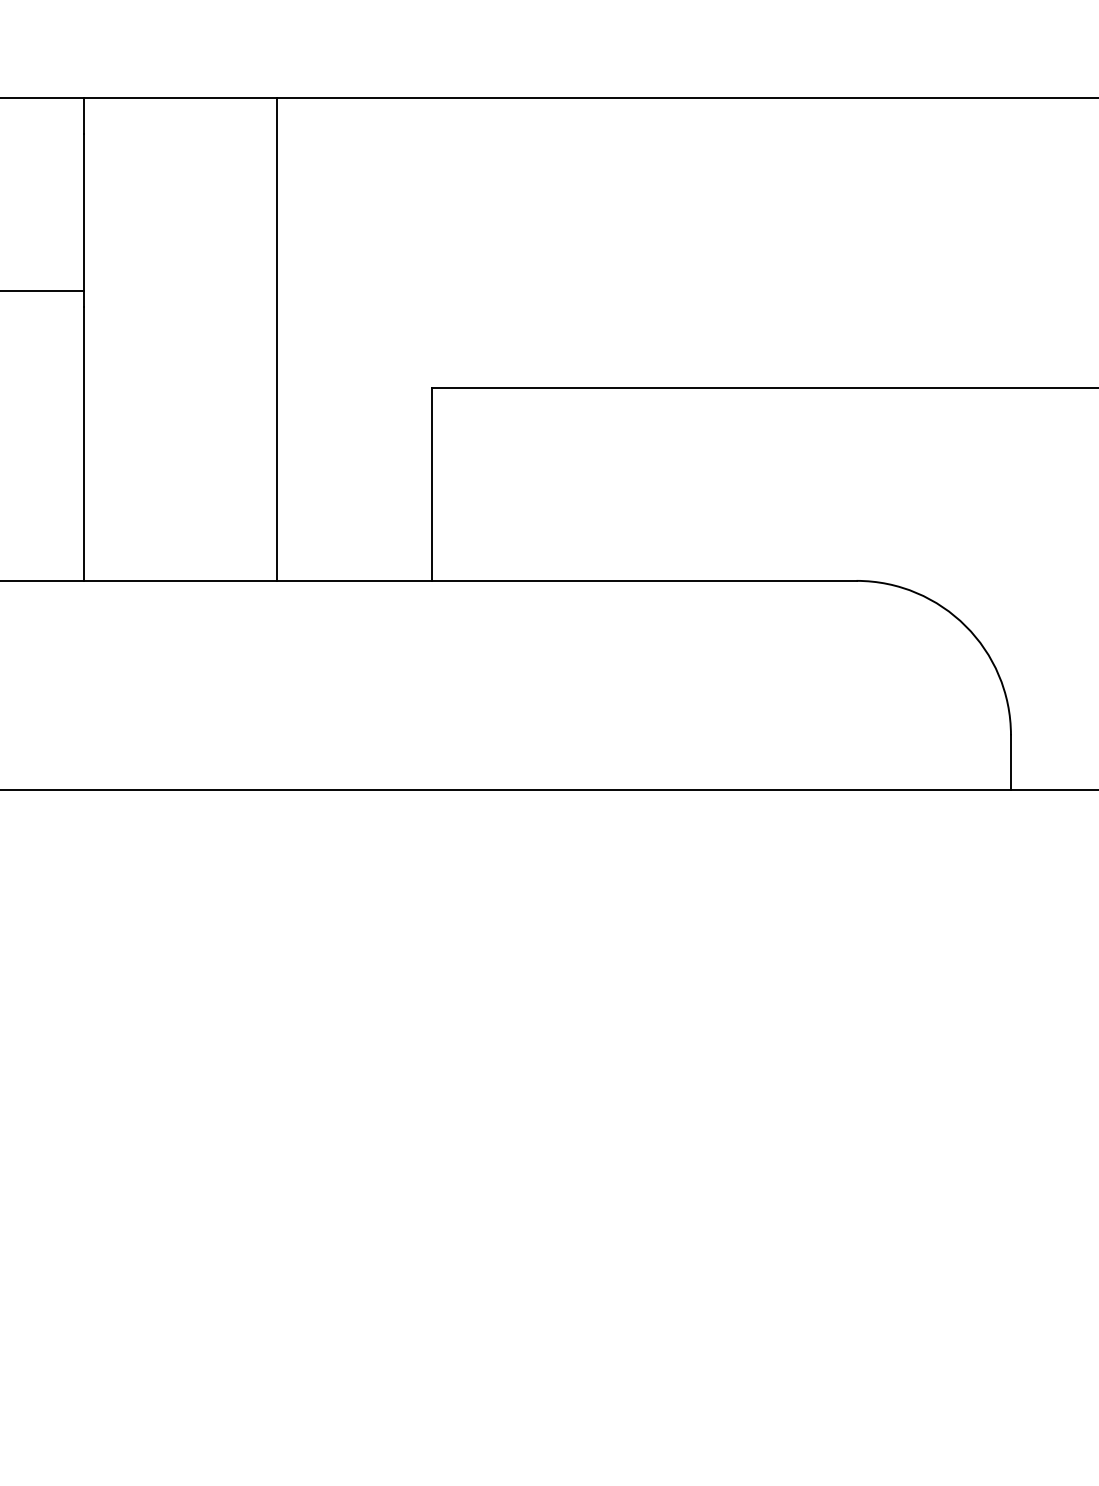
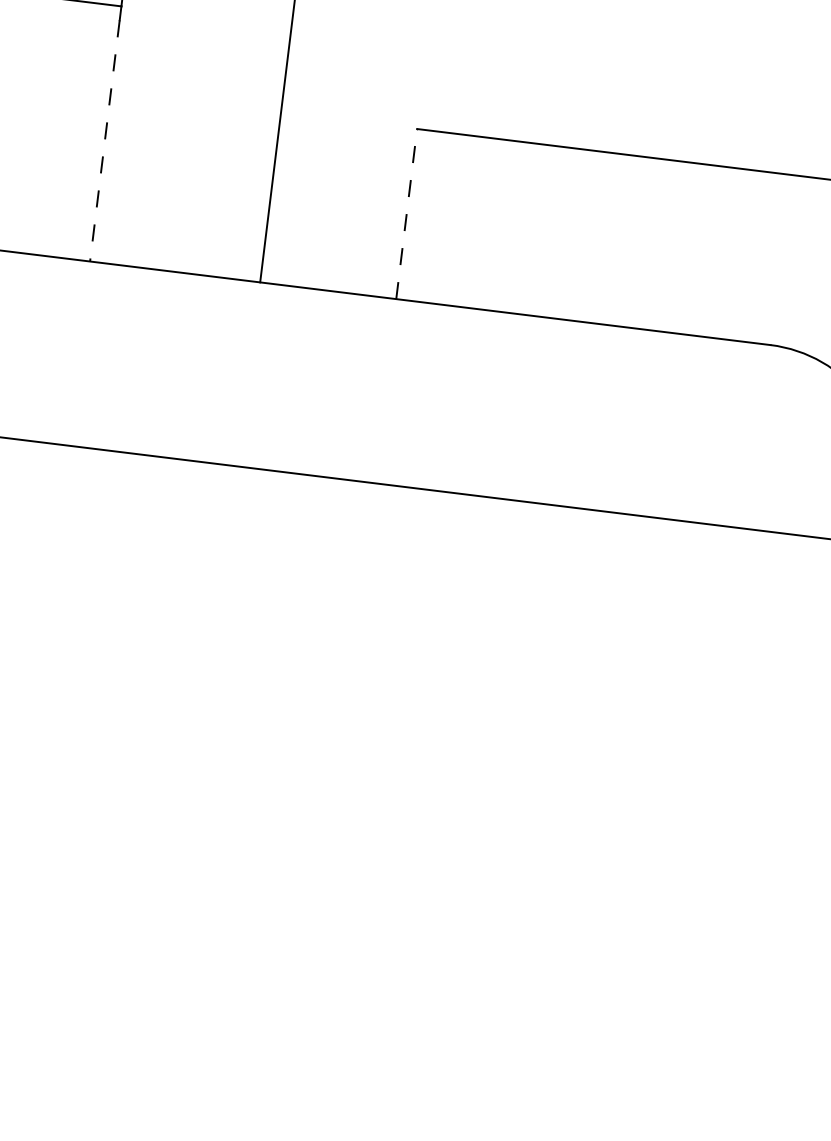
line: (84, 444) -> (104, 141), solid -> dashed
line: (431, 484) -> (406, 214), solid -> dashed

